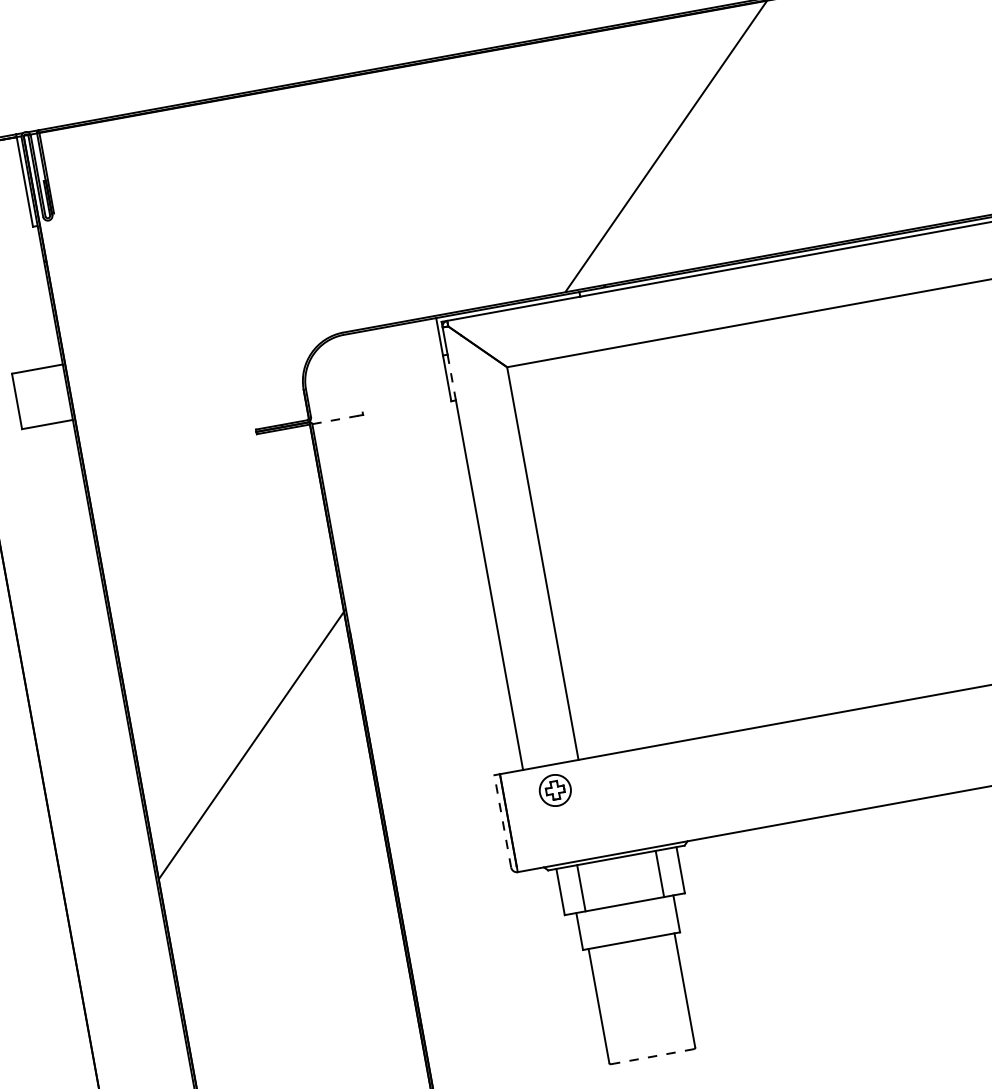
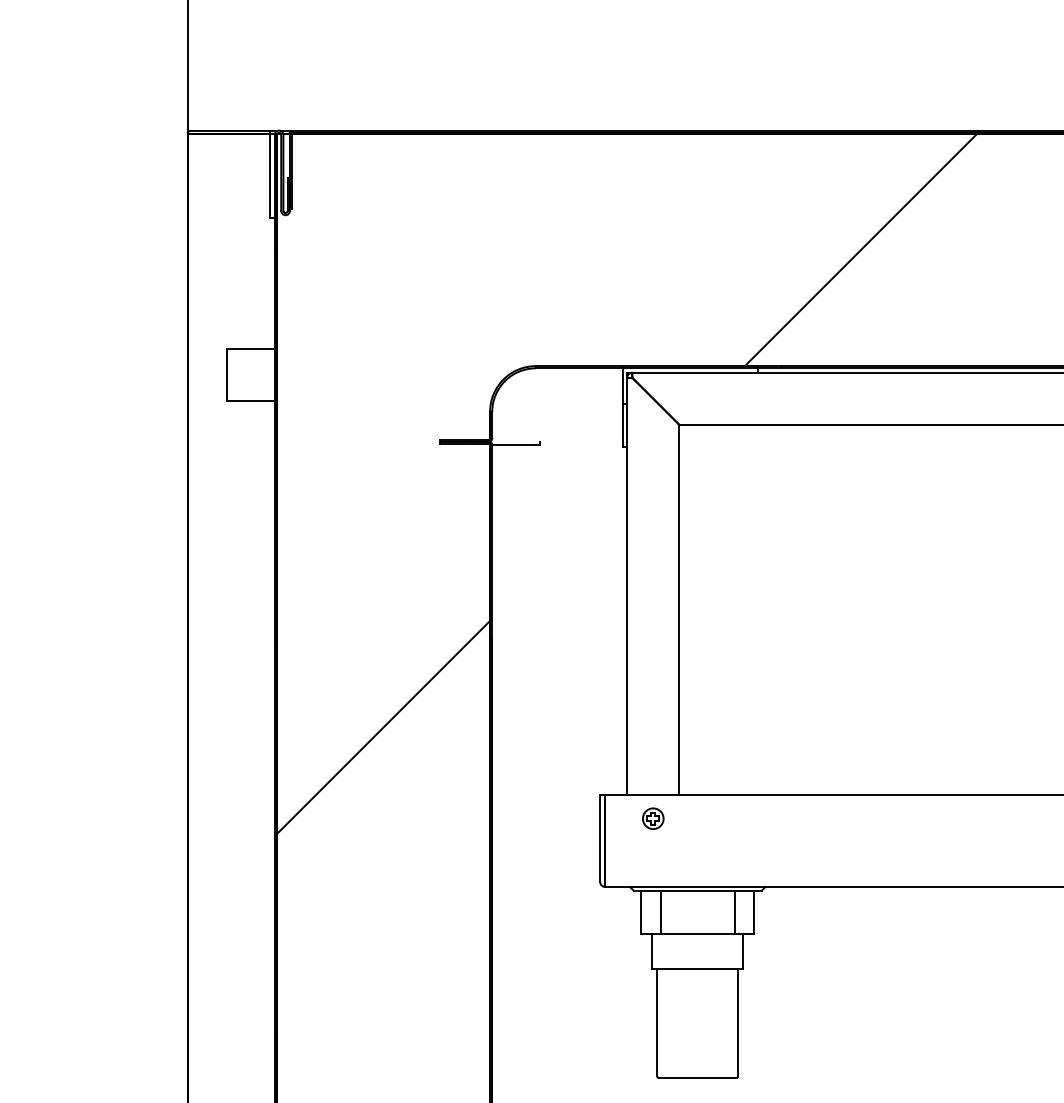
line: (452, 377) -> (627, 425), dashed -> solid
line: (335, 419) -> (514, 444), dashed -> solid
part: (555, 790) -> (653, 818), size x0.71
line: (502, 820) -> (600, 837), dashed -> solid
line: (652, 1056) -> (697, 1077), dashed -> solid

